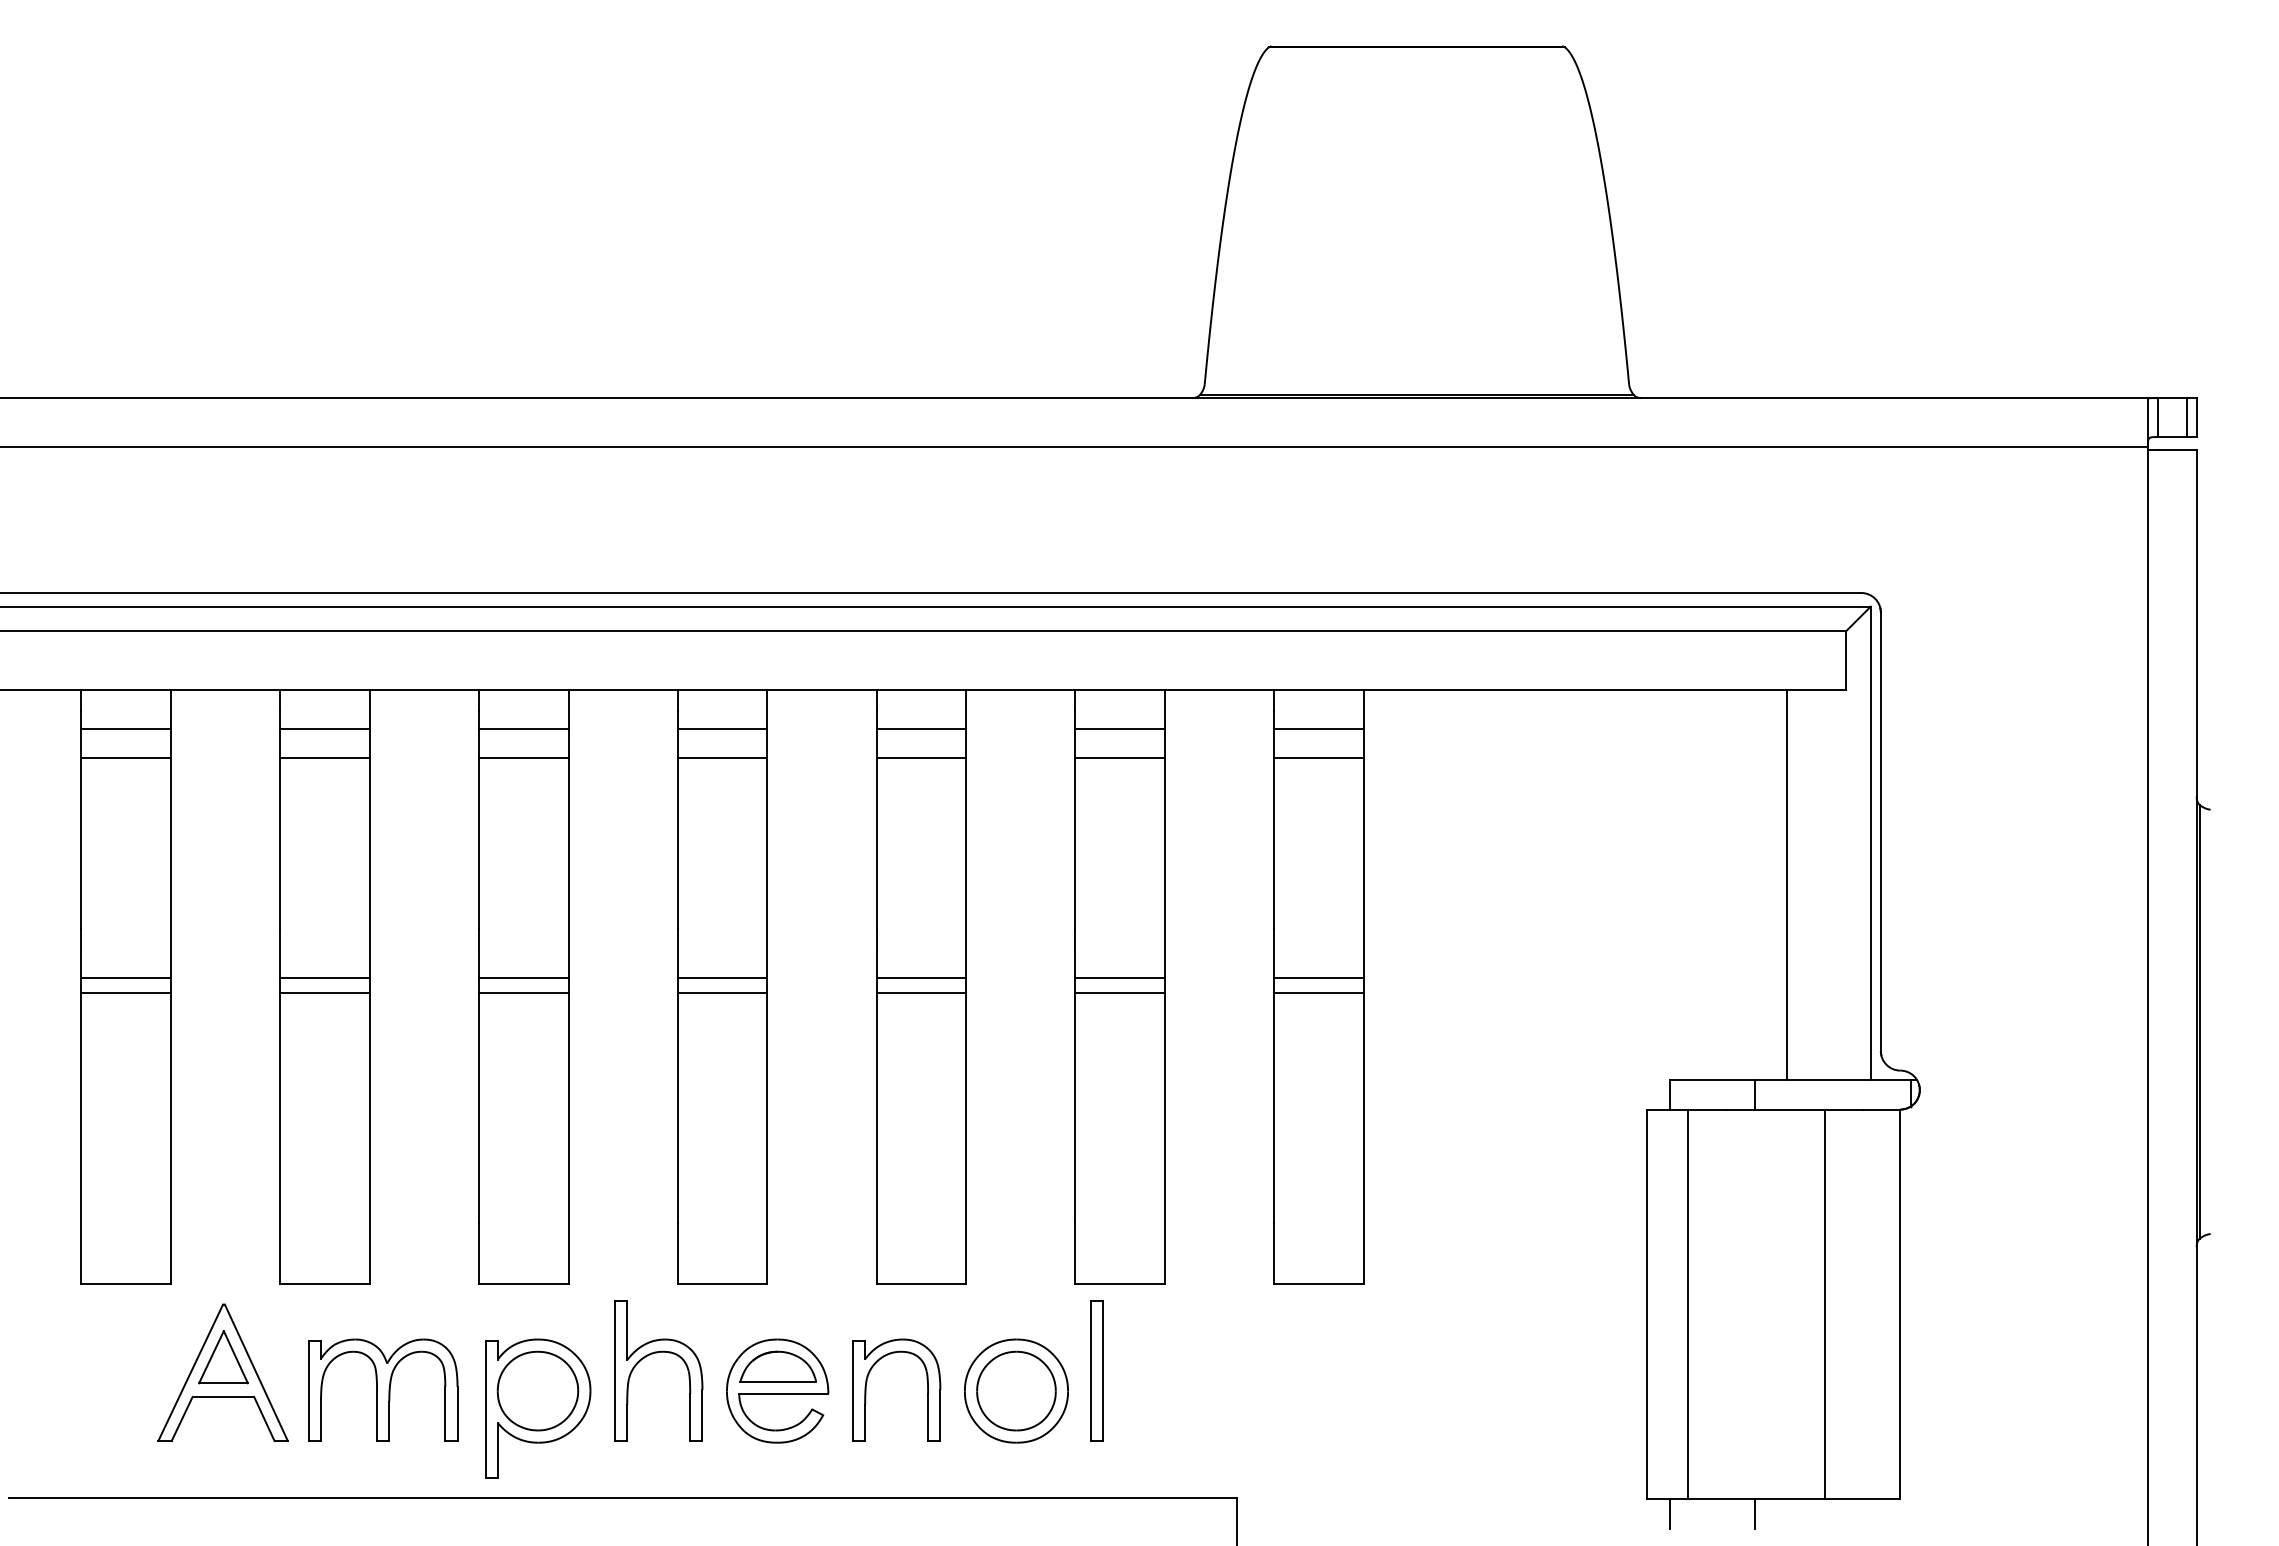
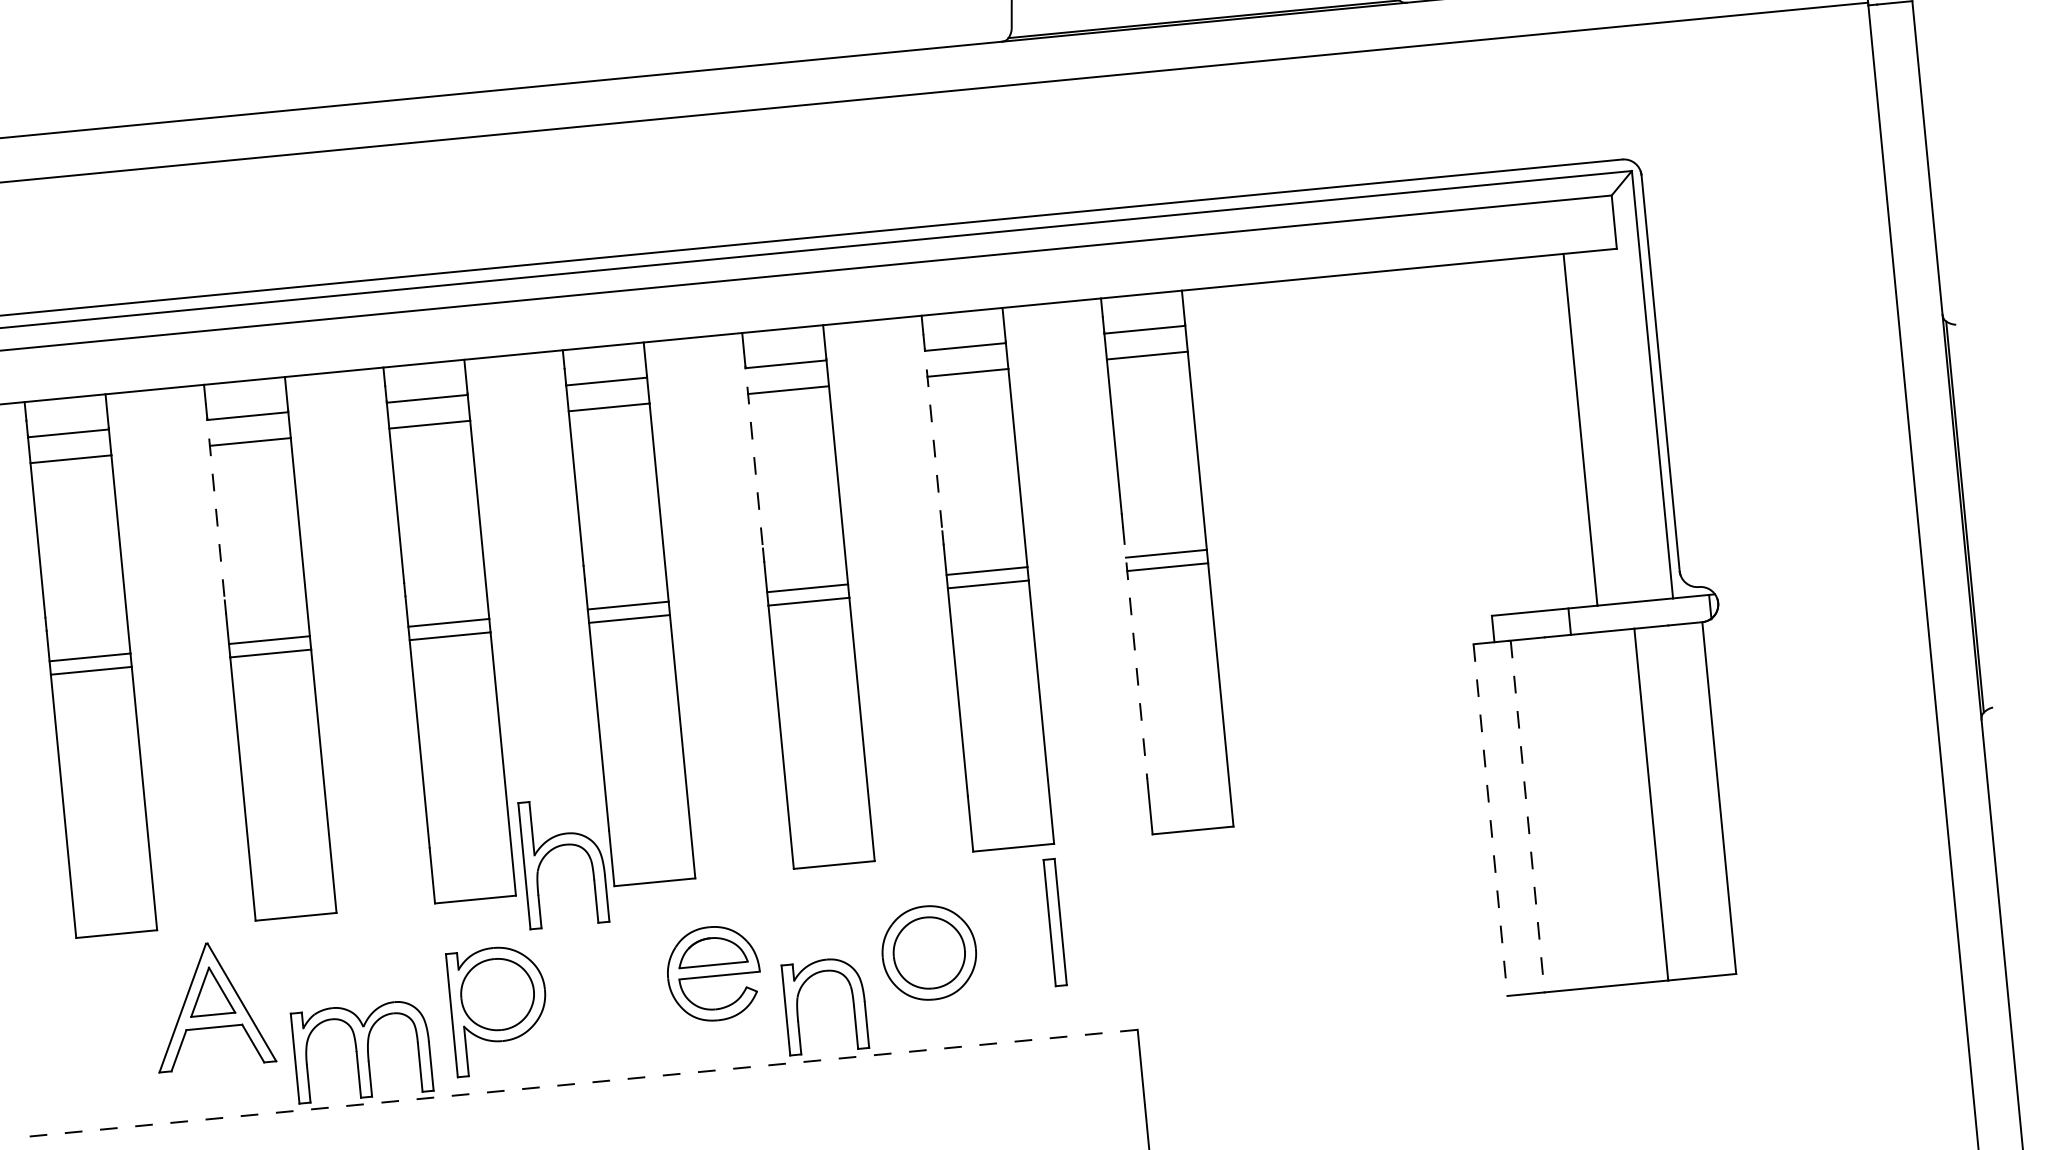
line: (280, 820) -> (215, 502), solid -> dashed
line: (876, 820) -> (753, 450), solid -> dashed
line: (1075, 820) -> (933, 433), solid -> dashed
line: (1274, 1084) -> (1135, 653), solid -> dashed
line: (1646, 1304) -> (1490, 820), solid -> dashed
line: (1687, 1304) -> (1527, 816), solid -> dashed
part: (650, 1355) -> (555, 849), moved
part: (1096, 1370) -> (1054, 922), moved
part: (867, 1382) -> (798, 1001), moved
part: (383, 1389) -> (362, 1050), moved
line: (623, 1497) -> (584, 1083), solid -> dashed
line: (1669, 1513) -> (1529, 1006), removed
line: (1754, 1513) -> (1605, 999), removed

